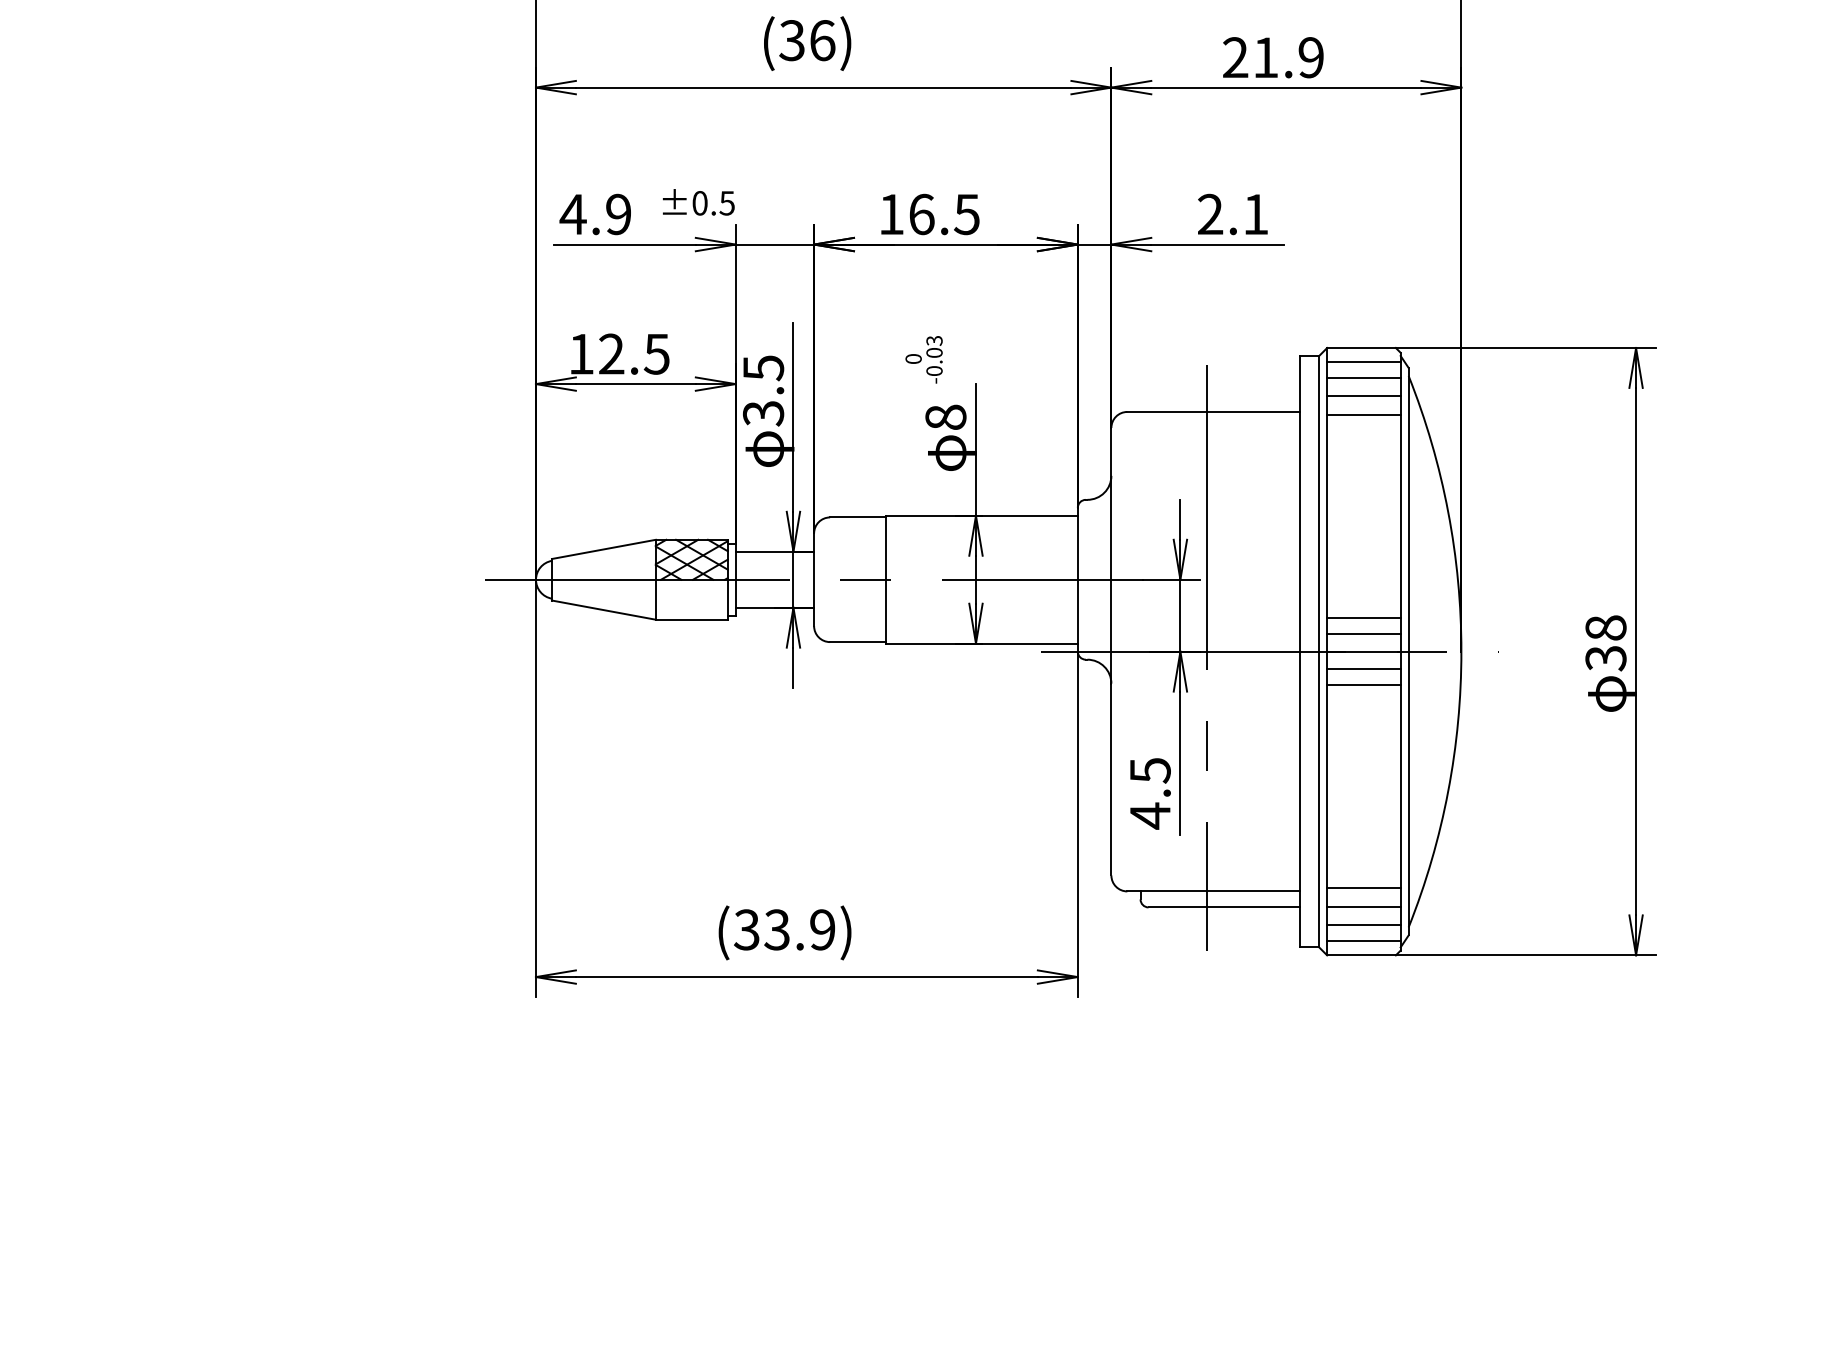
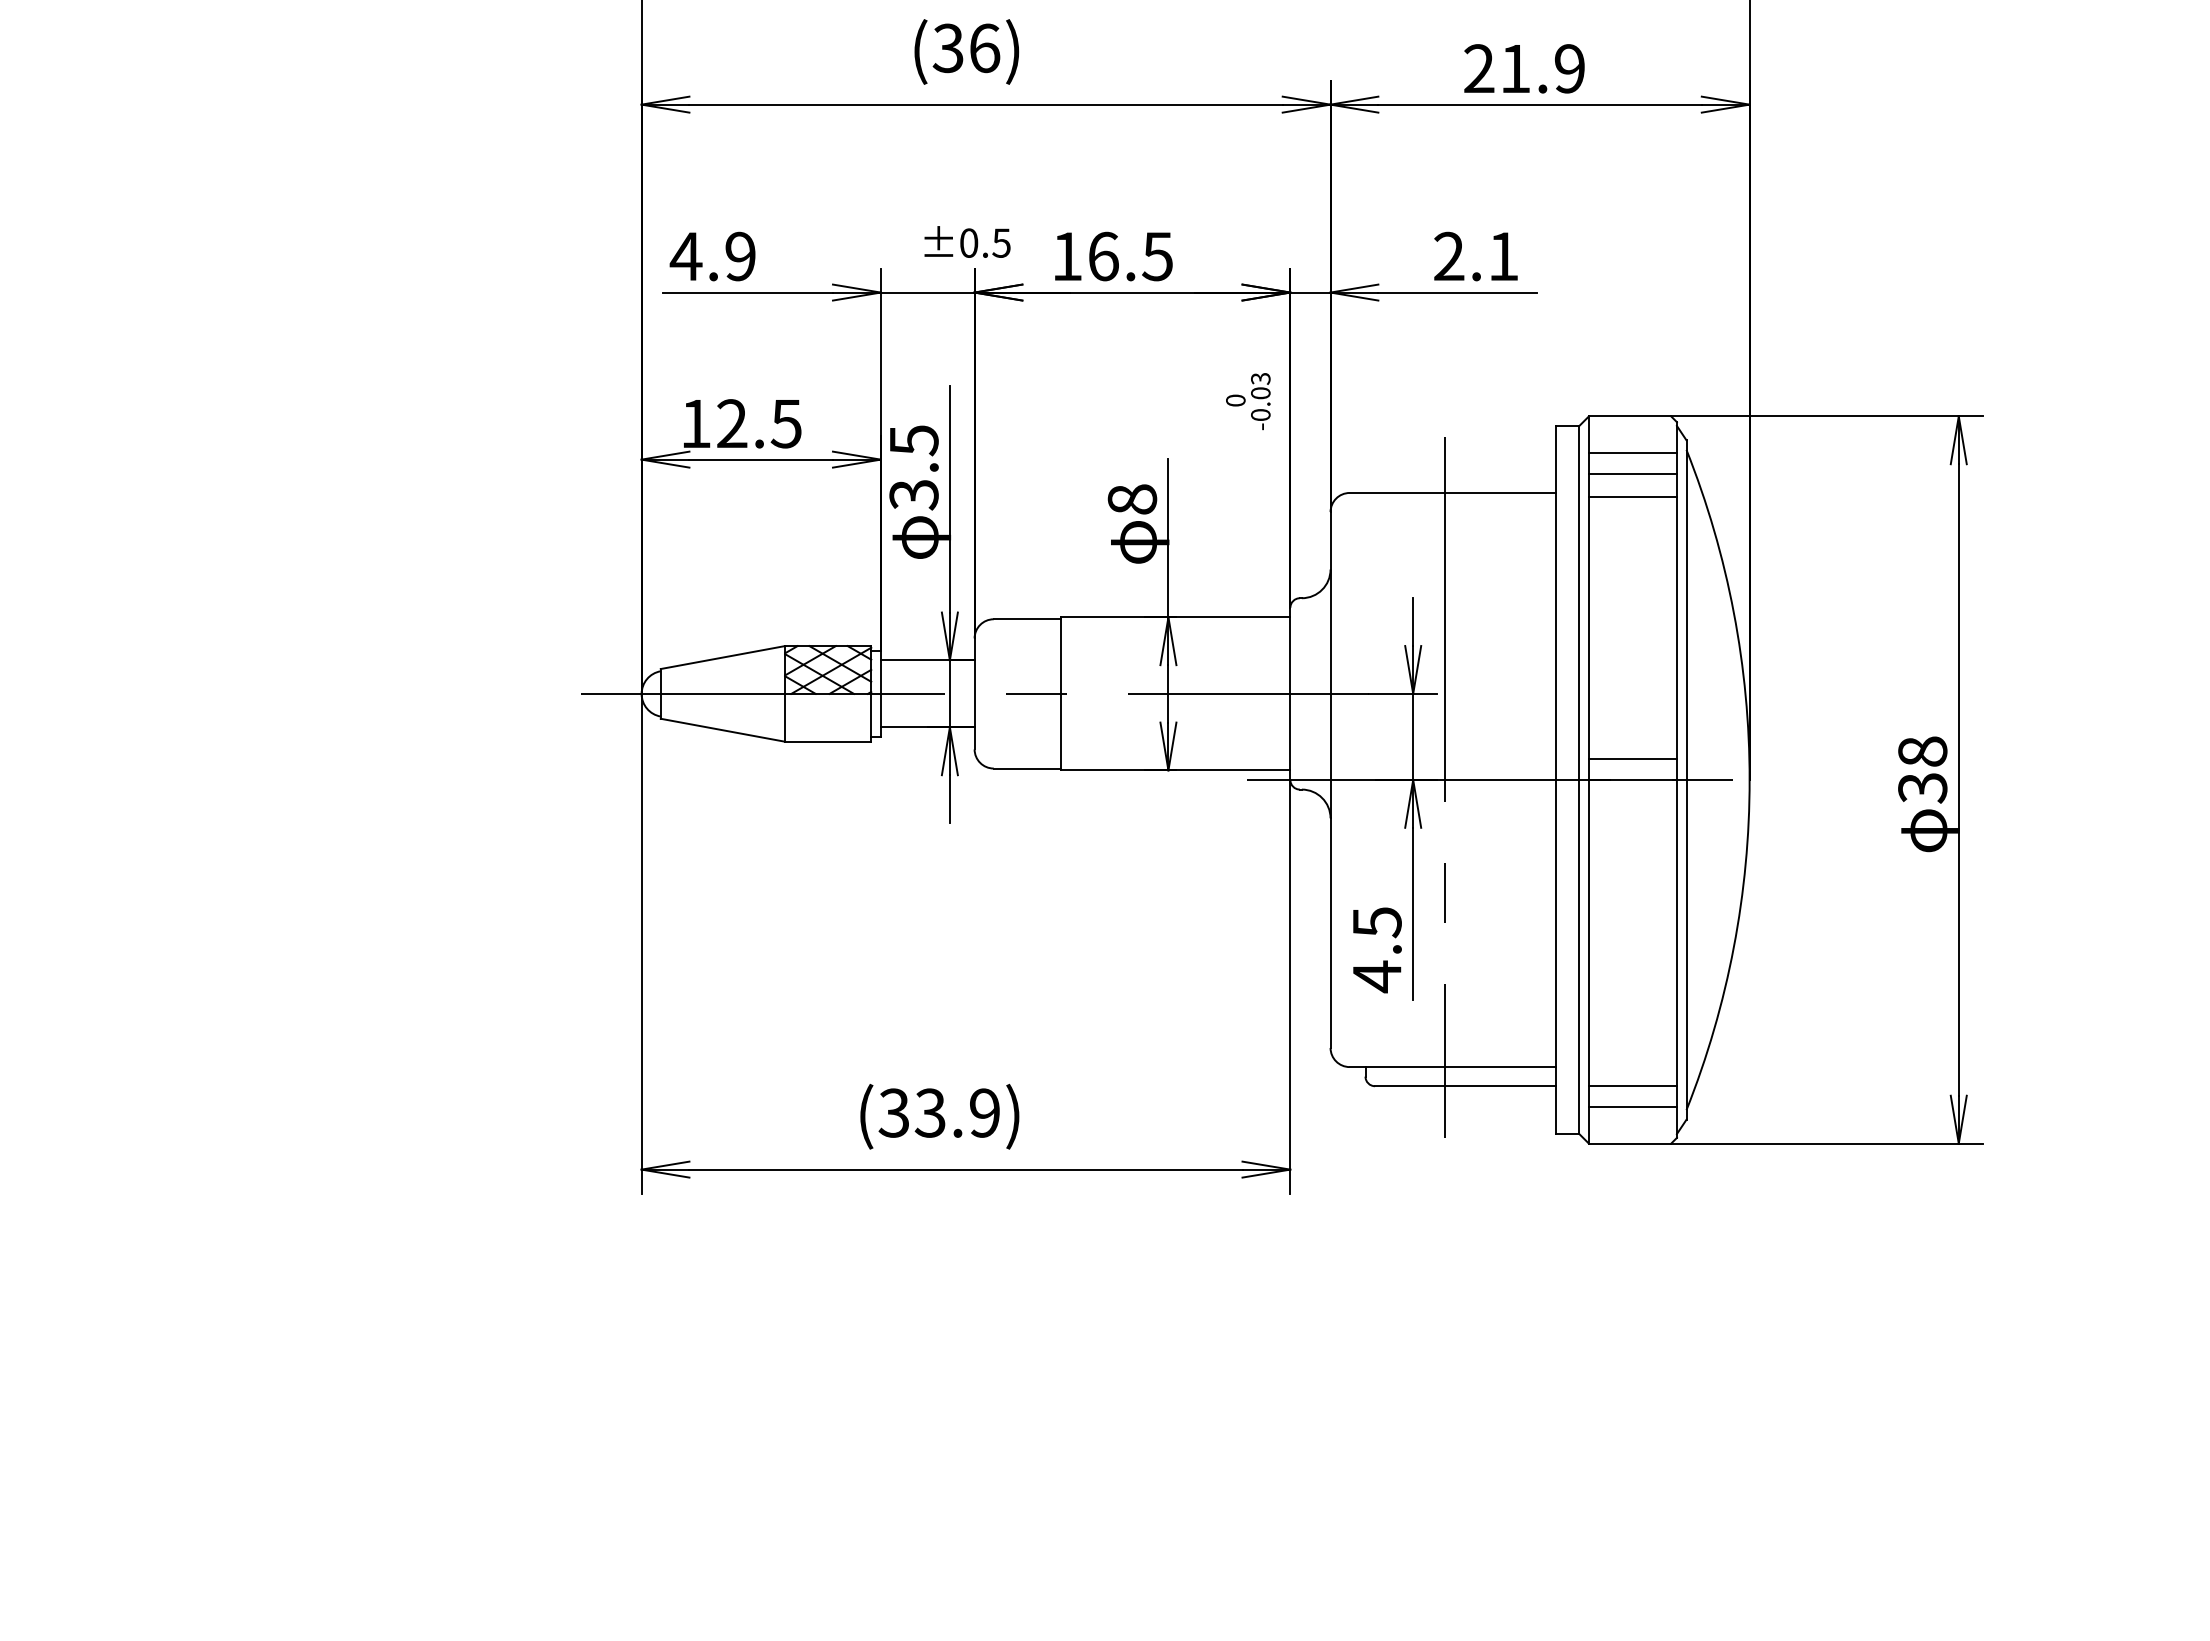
text: (698, 201) -> (967, 241), moved
text: (924, 359) -> (1248, 401), moved
line: (1363, 362) -> (1632, 433), removed
line: (1363, 617) -> (1632, 739), removed
line: (1363, 669) -> (1632, 801), removed
line: (1363, 685) -> (1632, 820), removed
line: (1363, 888) -> (1632, 1063), removed
line: (1363, 941) -> (1632, 1126), removed

